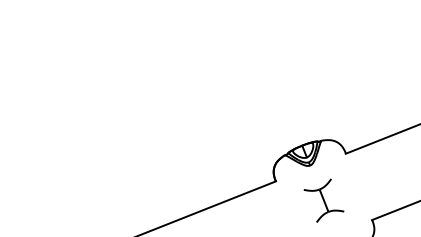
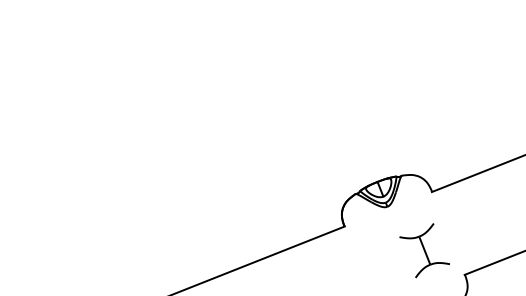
part: (323, 200) -> (424, 250), moved

